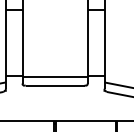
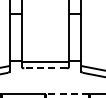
line: (53, 85) -> (44, 68), solid -> dashed
line: (85, 120) -> (67, 93), solid -> dashed

